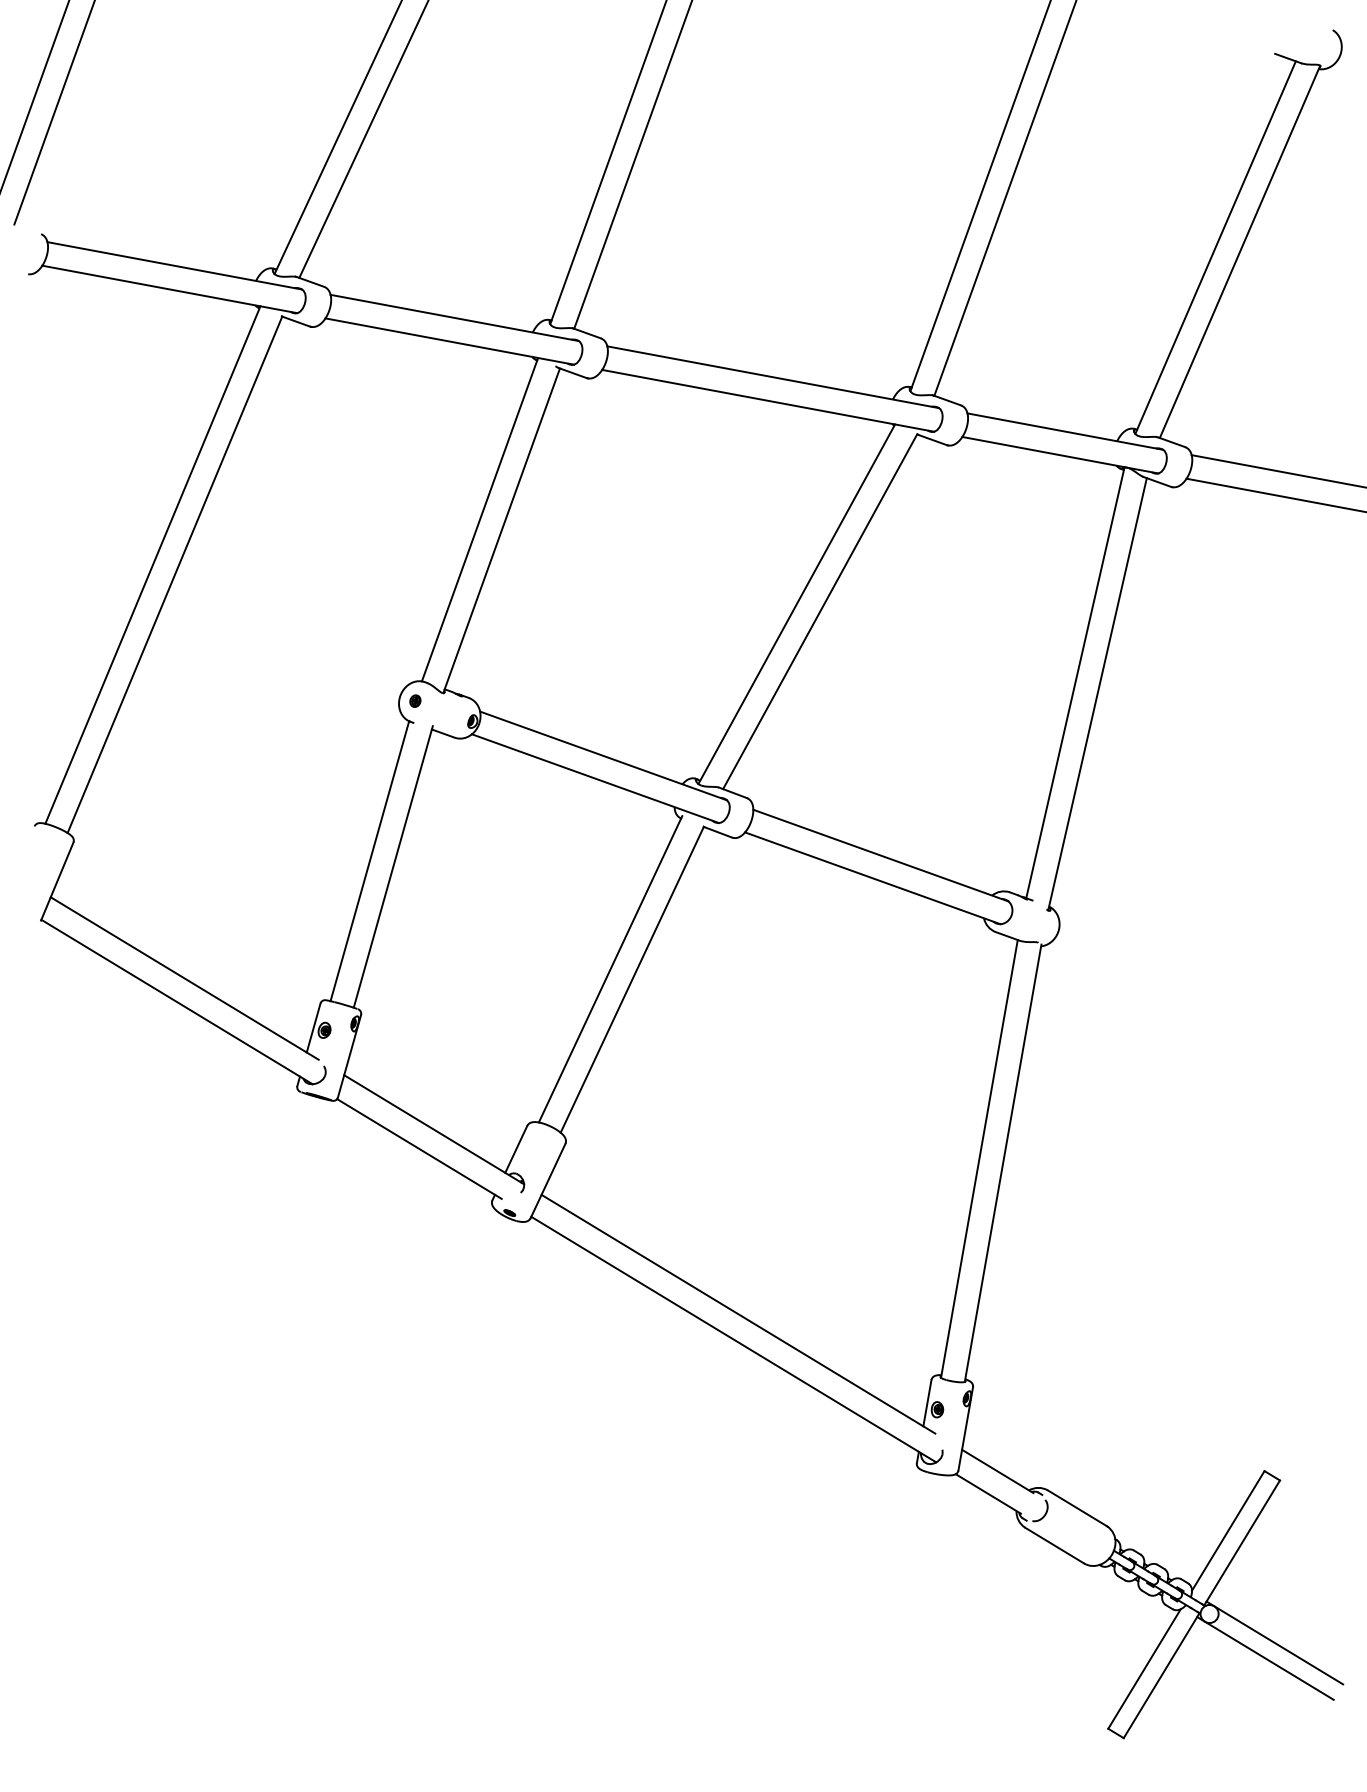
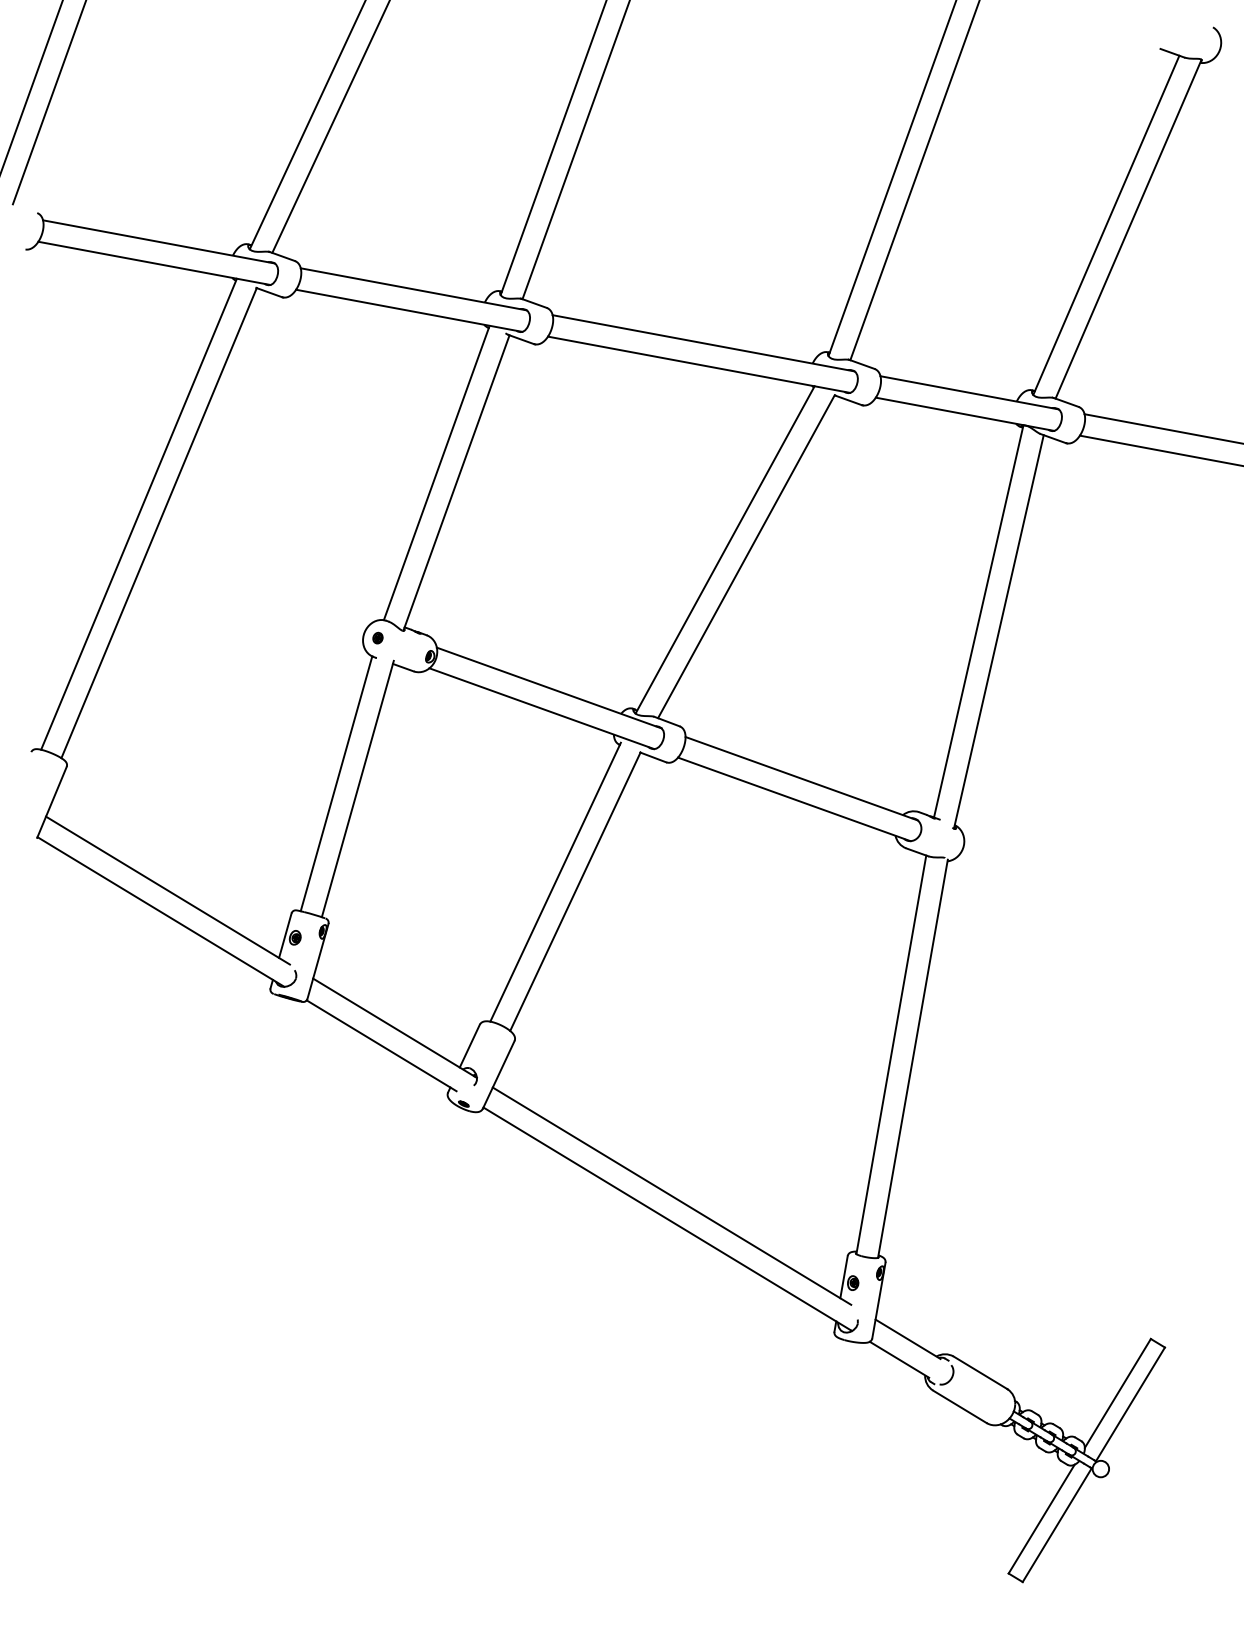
line: (1275, 1643) -> (1160, 1495), removed
line: (1265, 1658) -> (1151, 1509), removed

